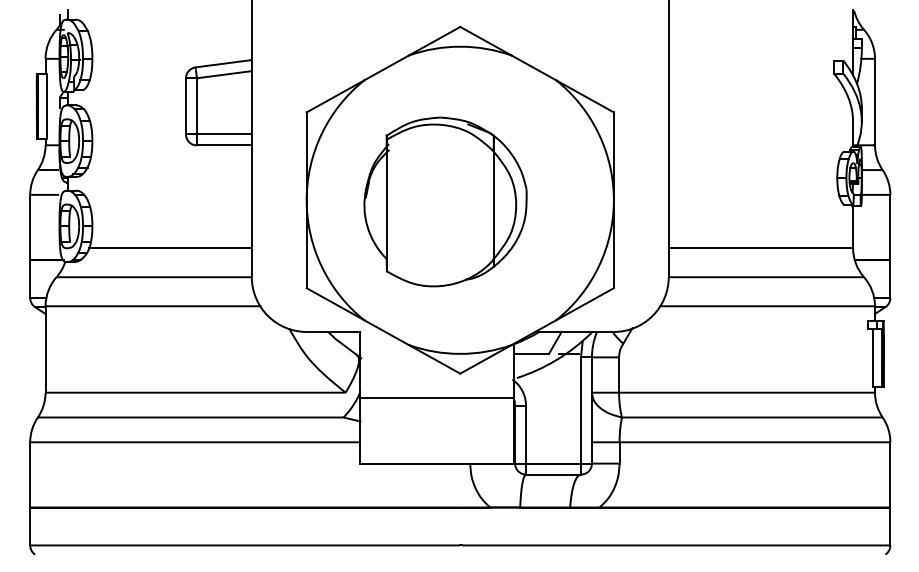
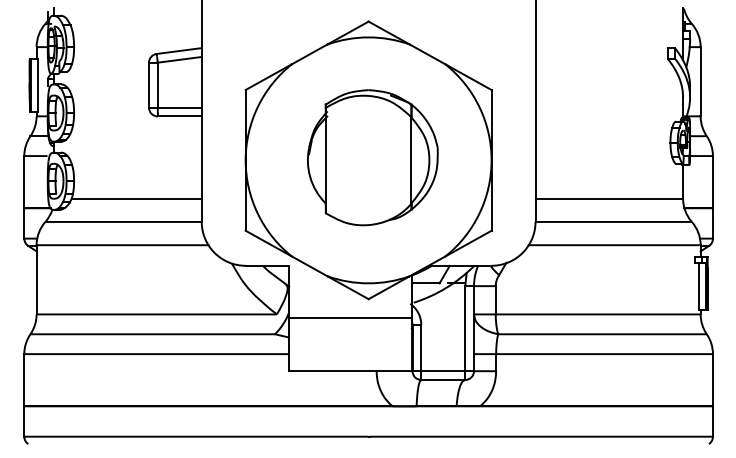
part: (445, 201) -> (372, 157), moved

